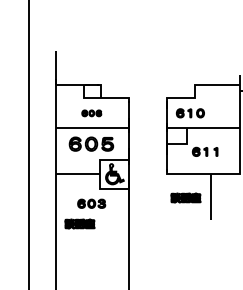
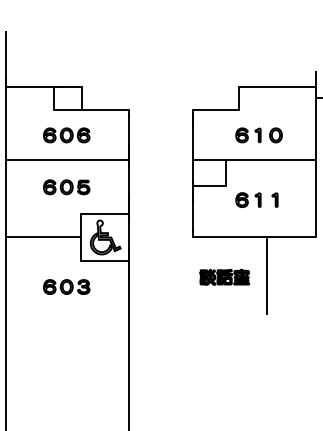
part: (91, 113) -> (66, 135), size x1.43
part: (189, 113) -> (257, 135), moved
part: (91, 144) -> (66, 187), size x0.62
part: (79, 223) -> (46, 320), removed

